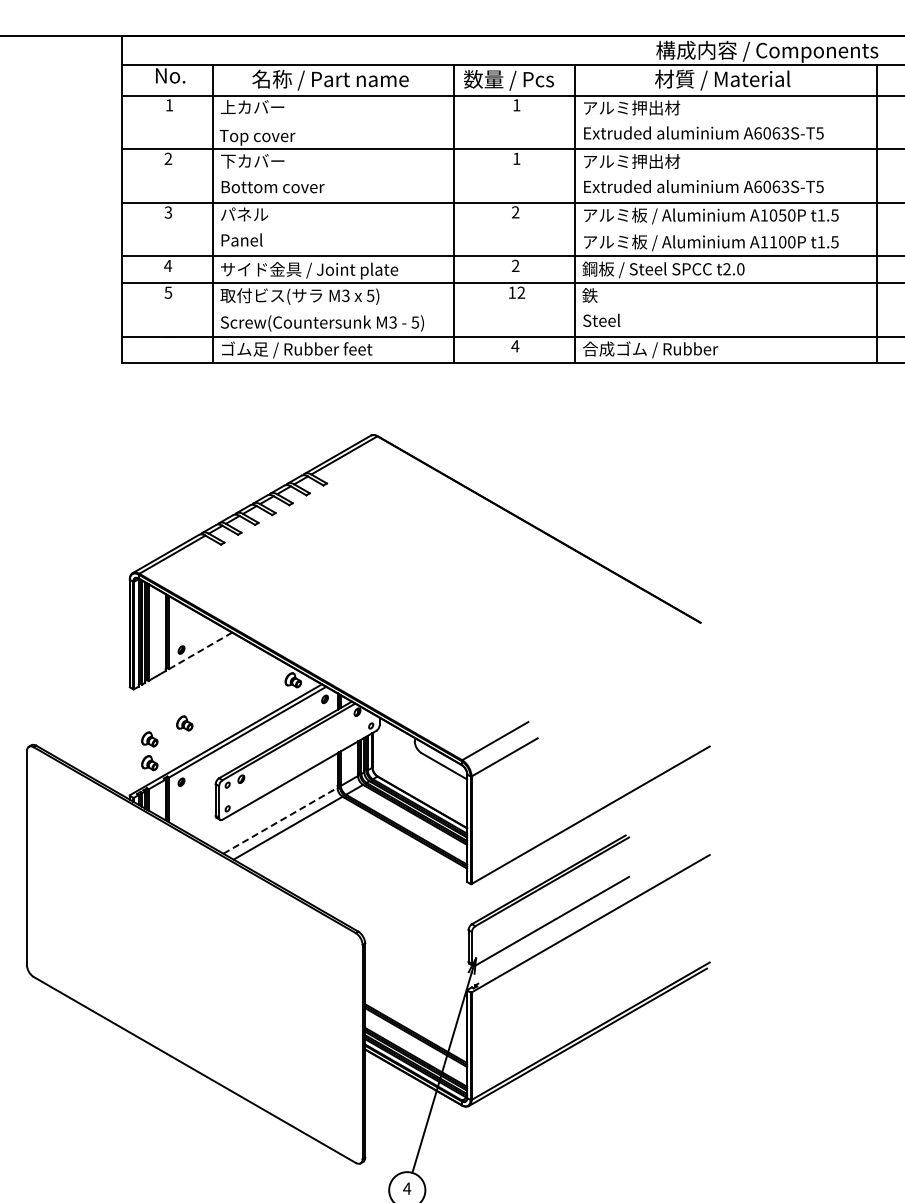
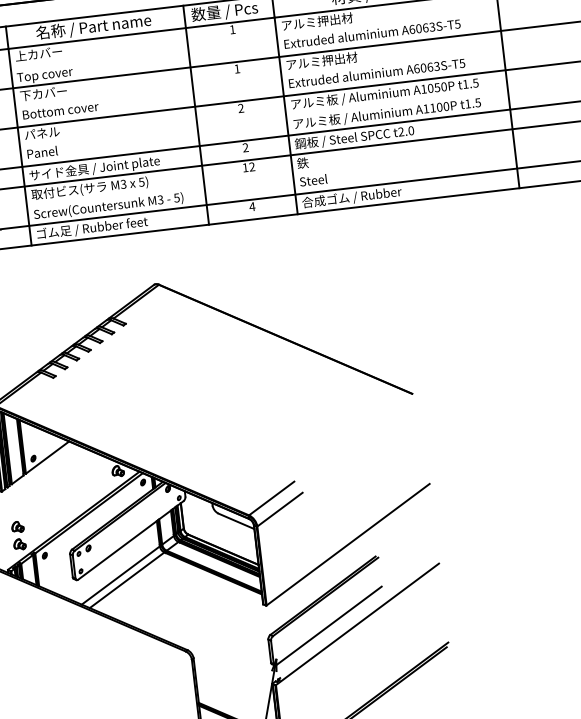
line: (201, 650) -> (48, 457), dashed -> solid
part: (184, 723) -> (41, 512), removed
line: (280, 820) -> (120, 575), dashed -> solid

